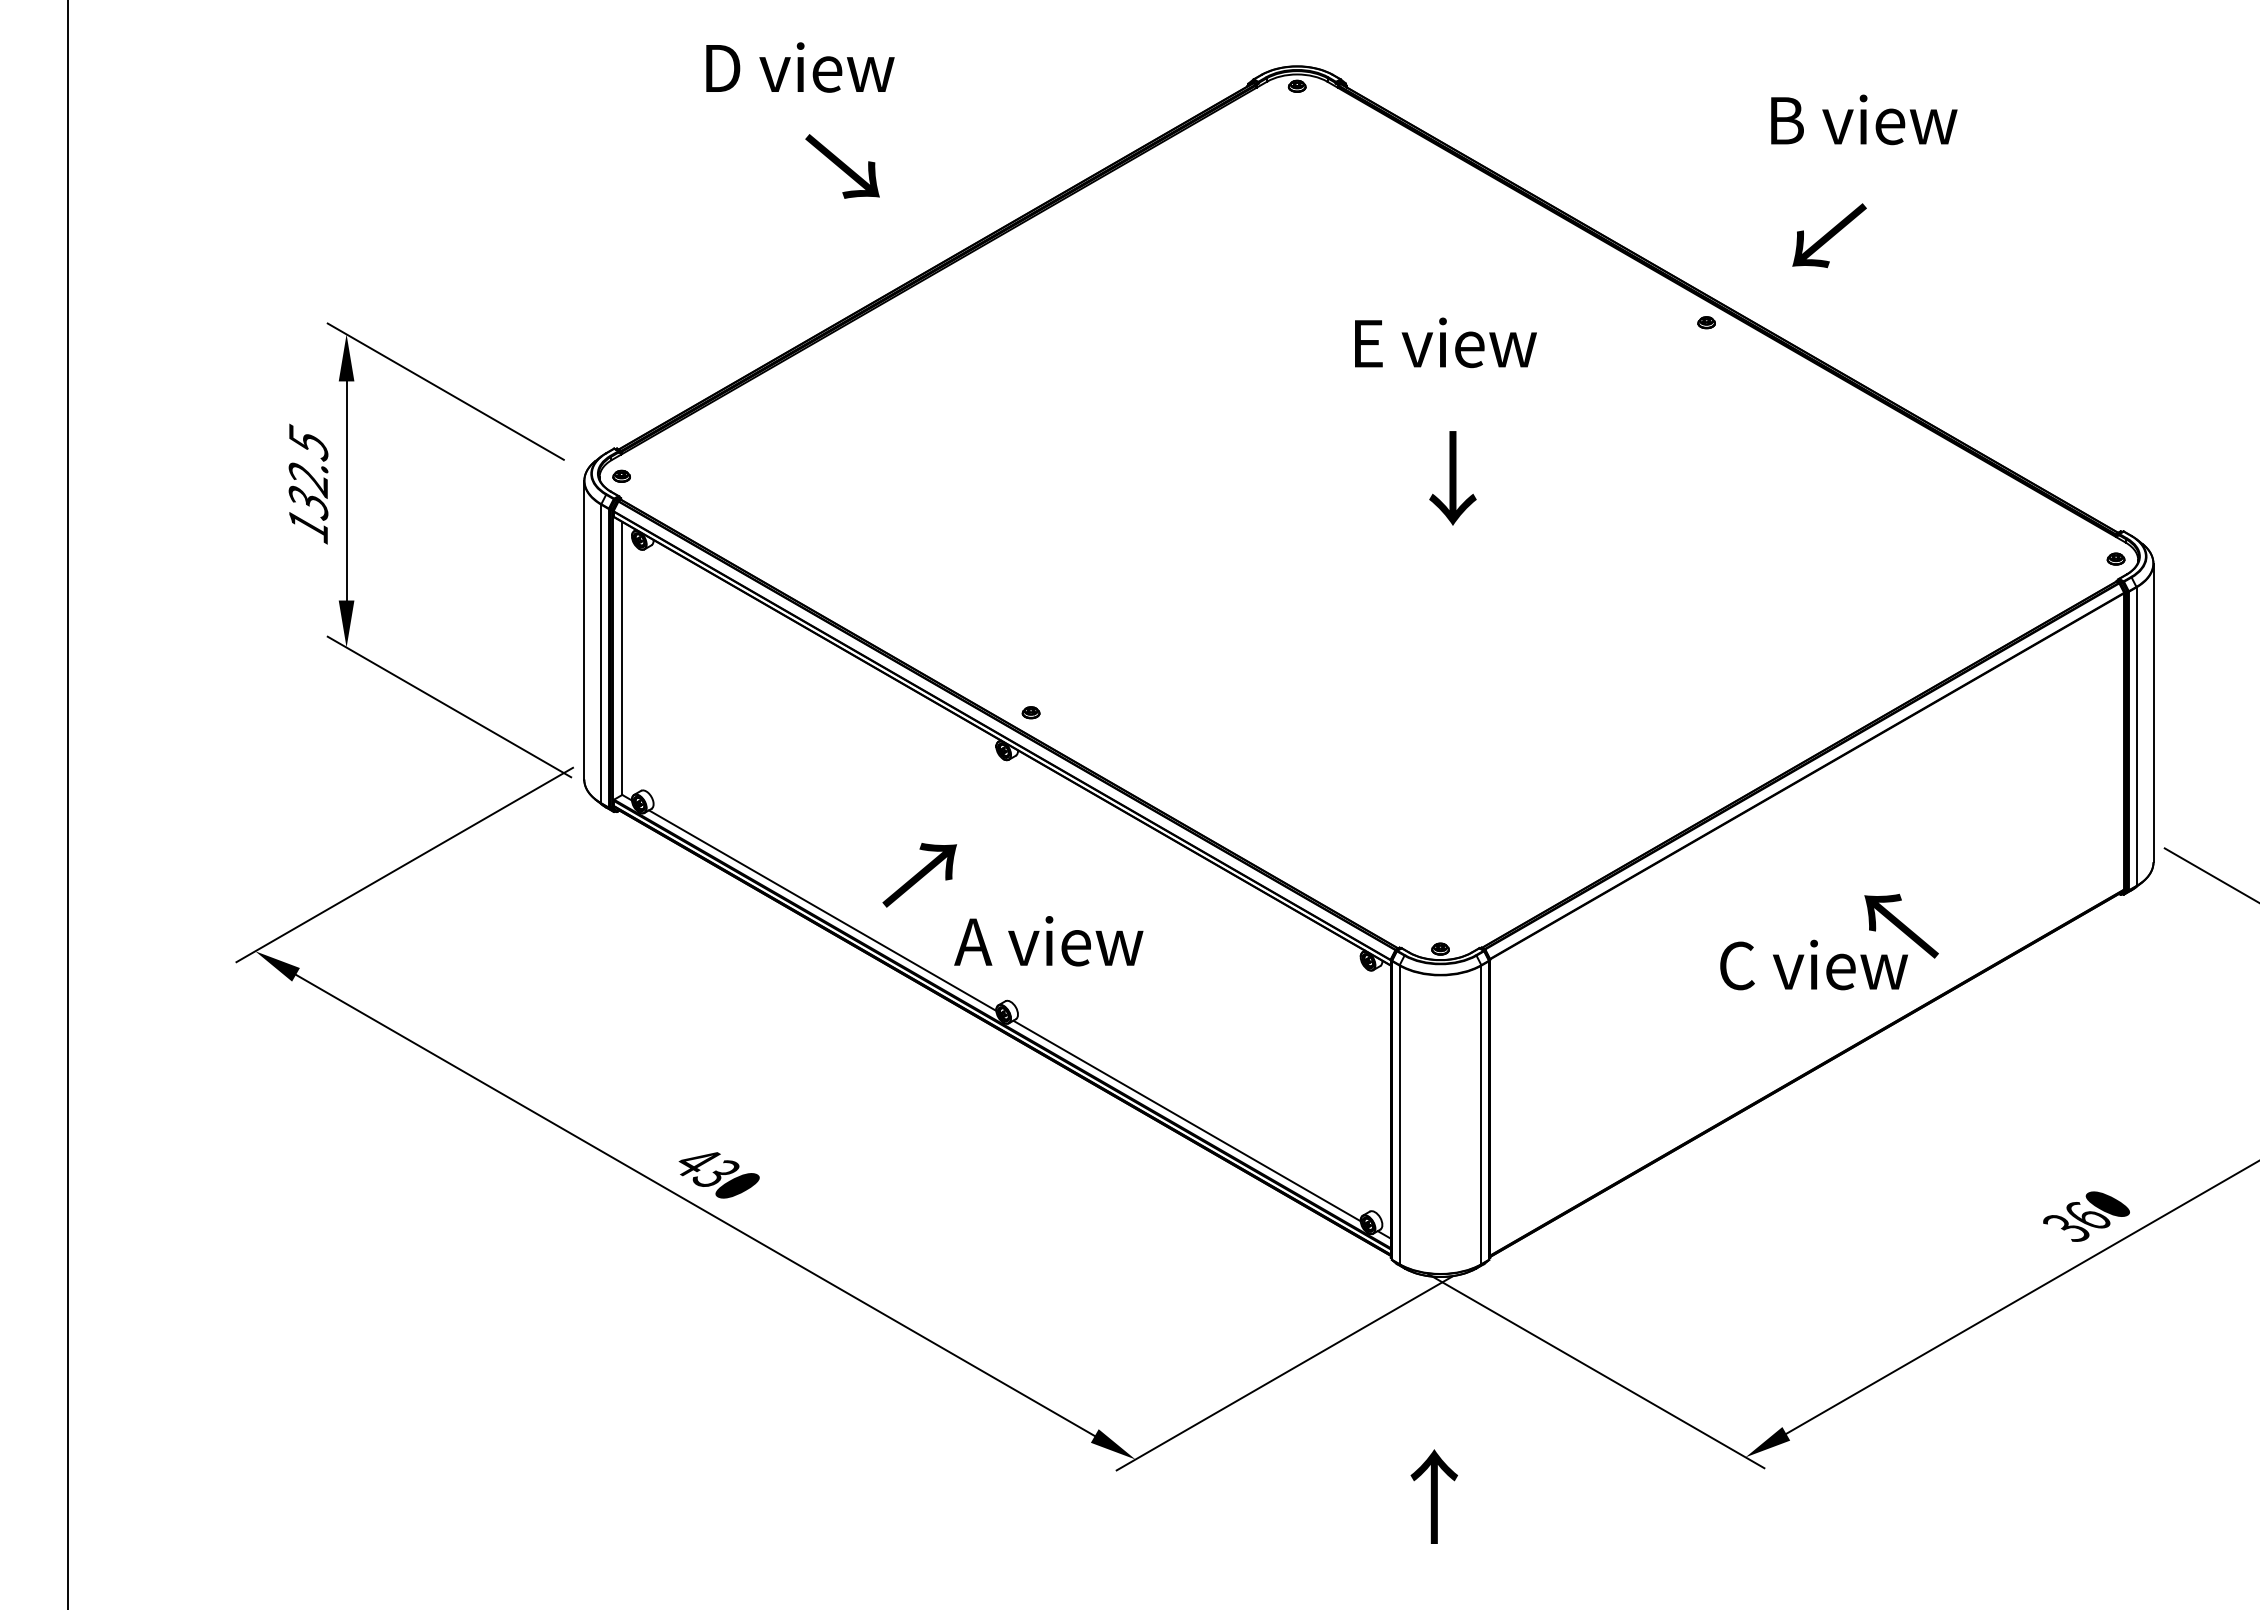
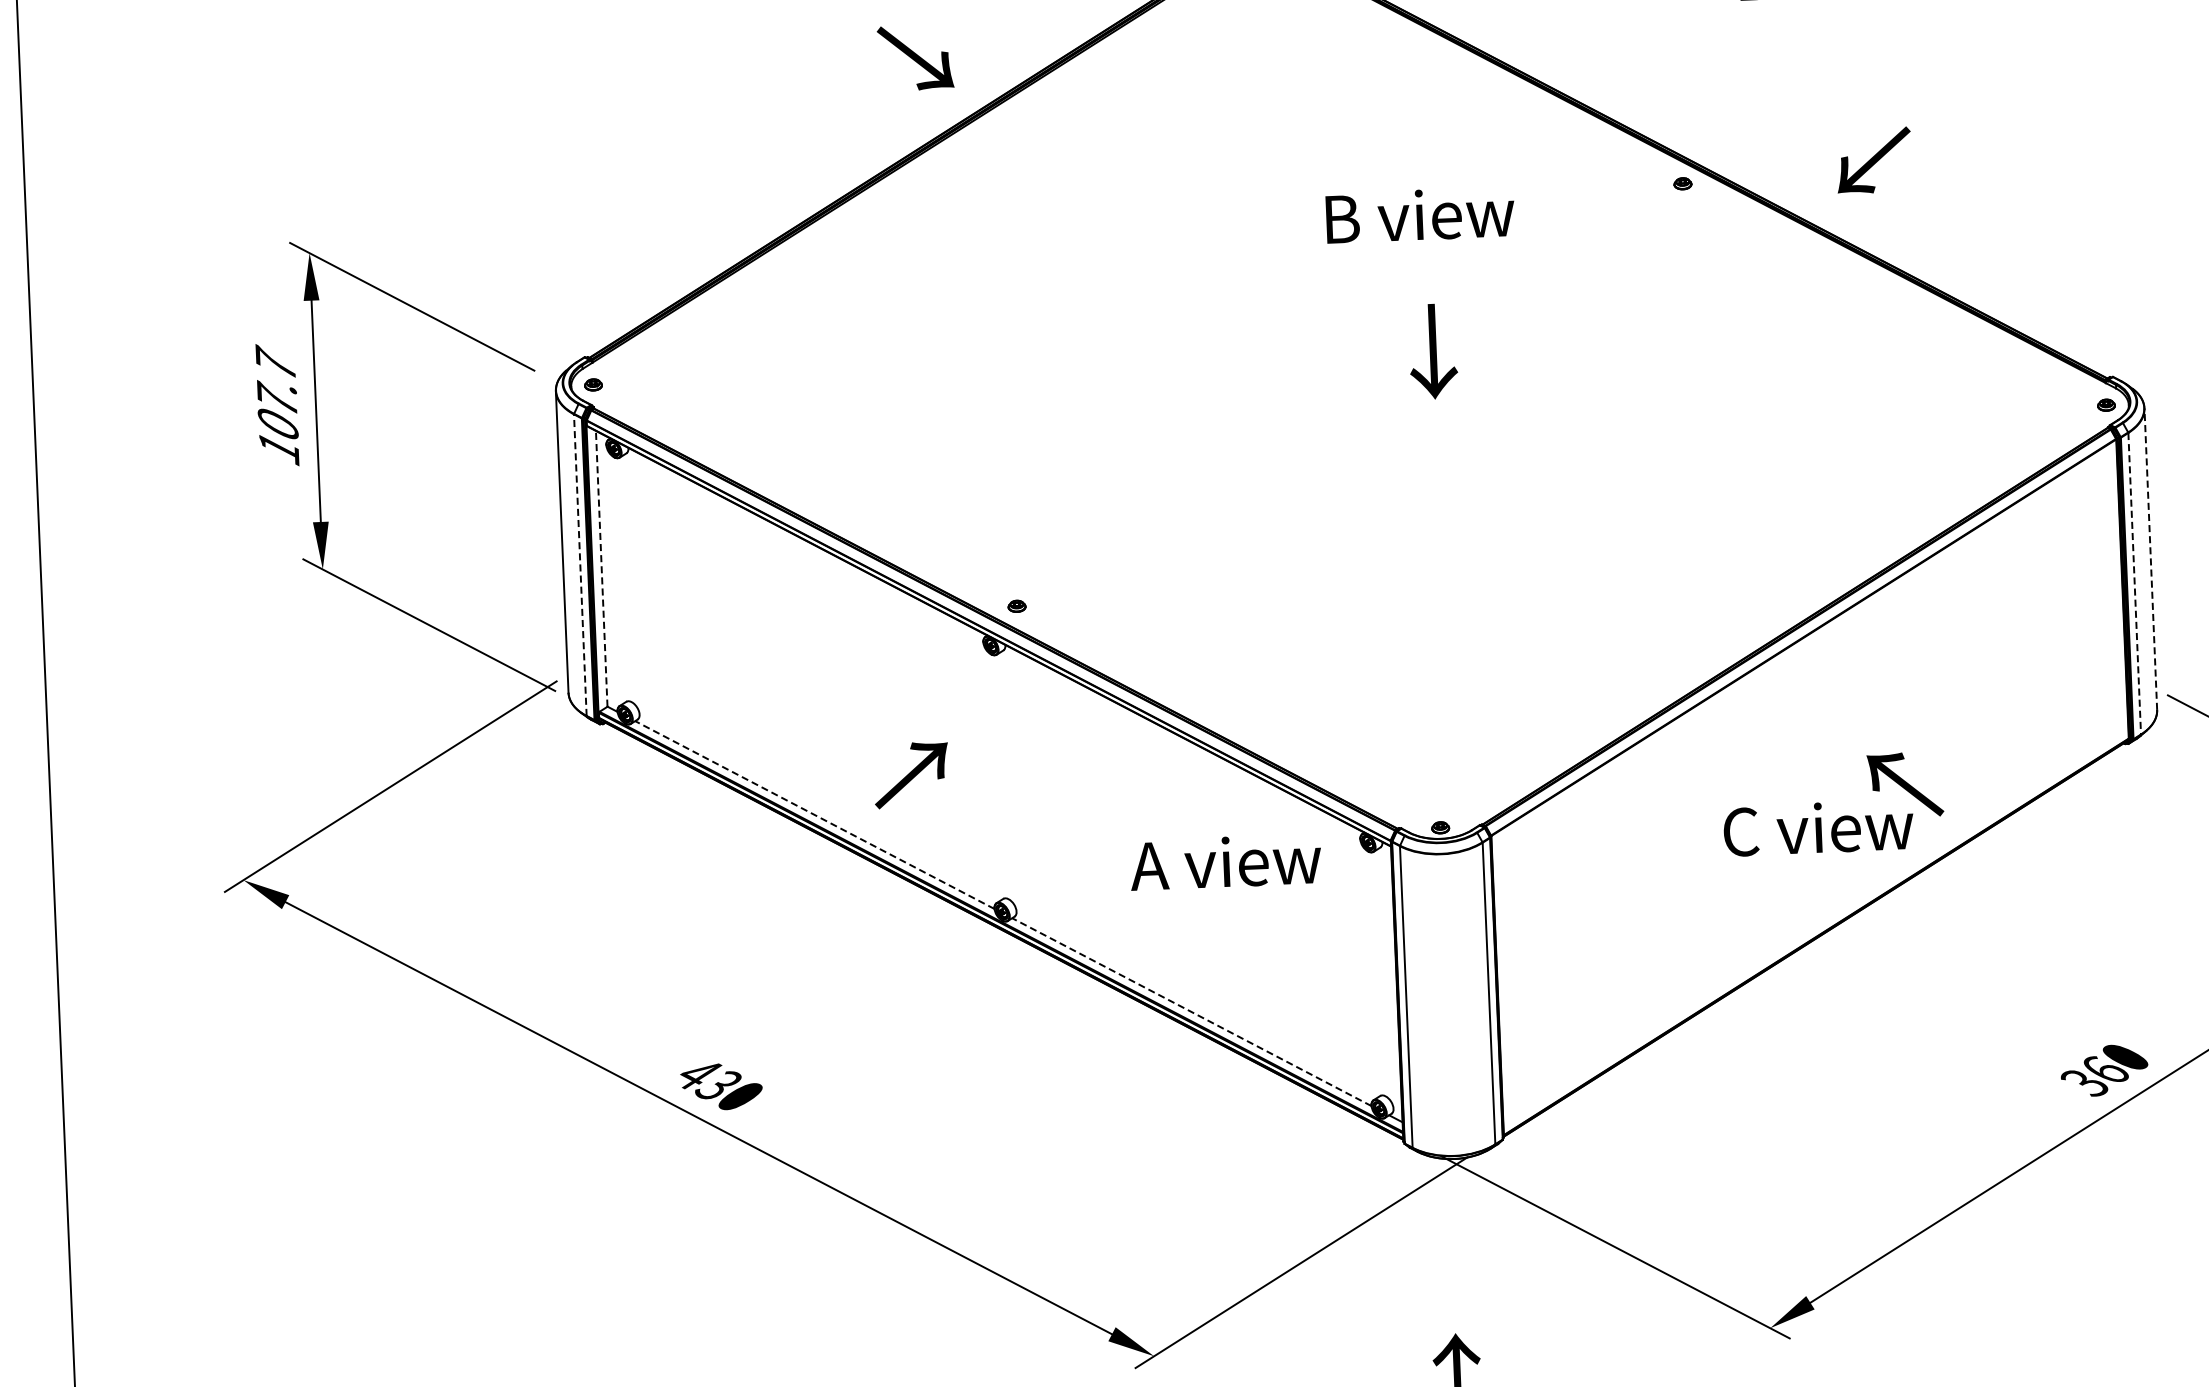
text: (842, 166) -> (915, 57), moved
text: (1829, 235) -> (1874, 160), moved
text: (1445, 342) -> (1419, 214), E view -> B view
text: (308, 471) -> (276, 393), 132.5 -> 107.7
line: (601, 653) -> (580, 564), solid -> dashed
line: (622, 657) -> (601, 567), solid -> dashed
line: (2153, 712) -> (2150, 558), solid -> dashed
line: (2136, 737) -> (2134, 584), solid -> dashed
line: (822, 910) -> (814, 814), solid -> dashed
text: (1048, 941) -> (1225, 862), moved
line: (1187, 1121) -> (1192, 1012), solid -> dashed

